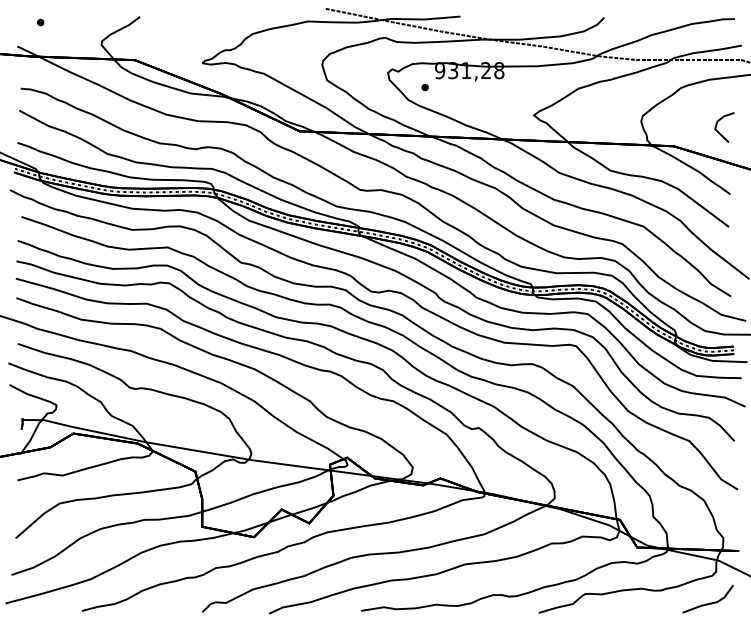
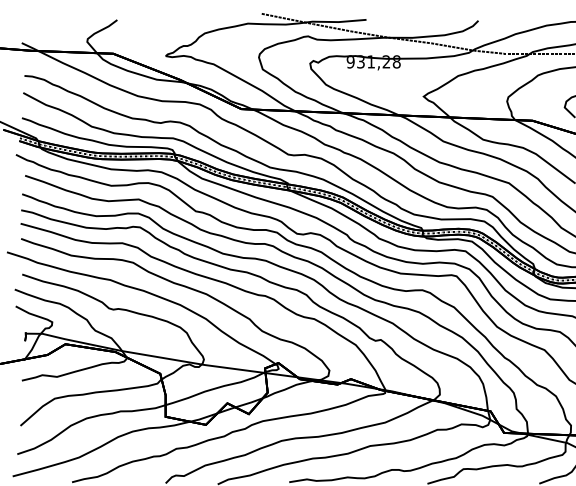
part: (40, 22) -> (39, 24), removed
part: (424, 87) -> (338, 75), removed

